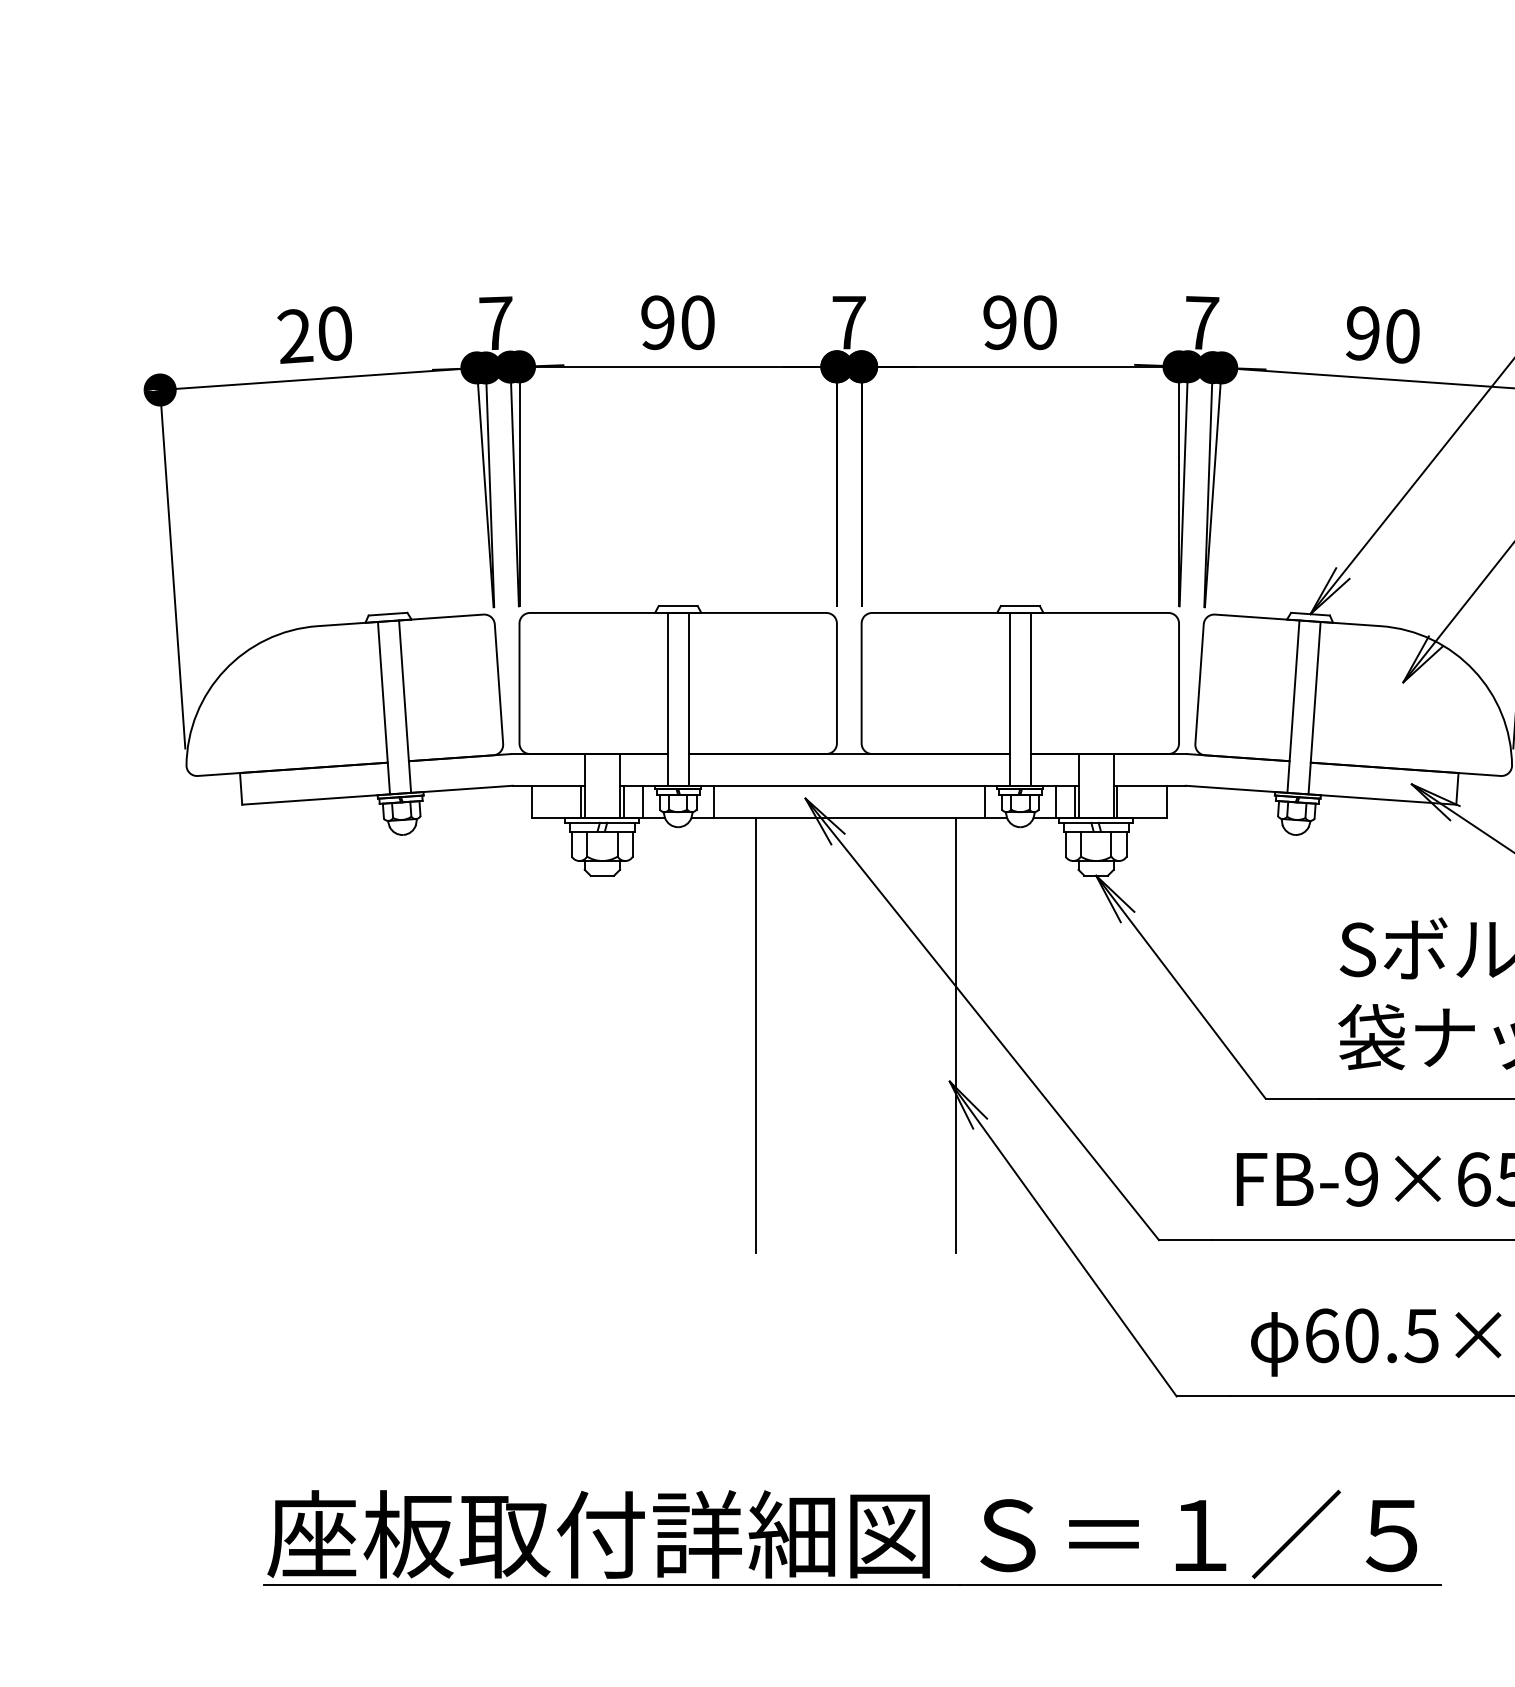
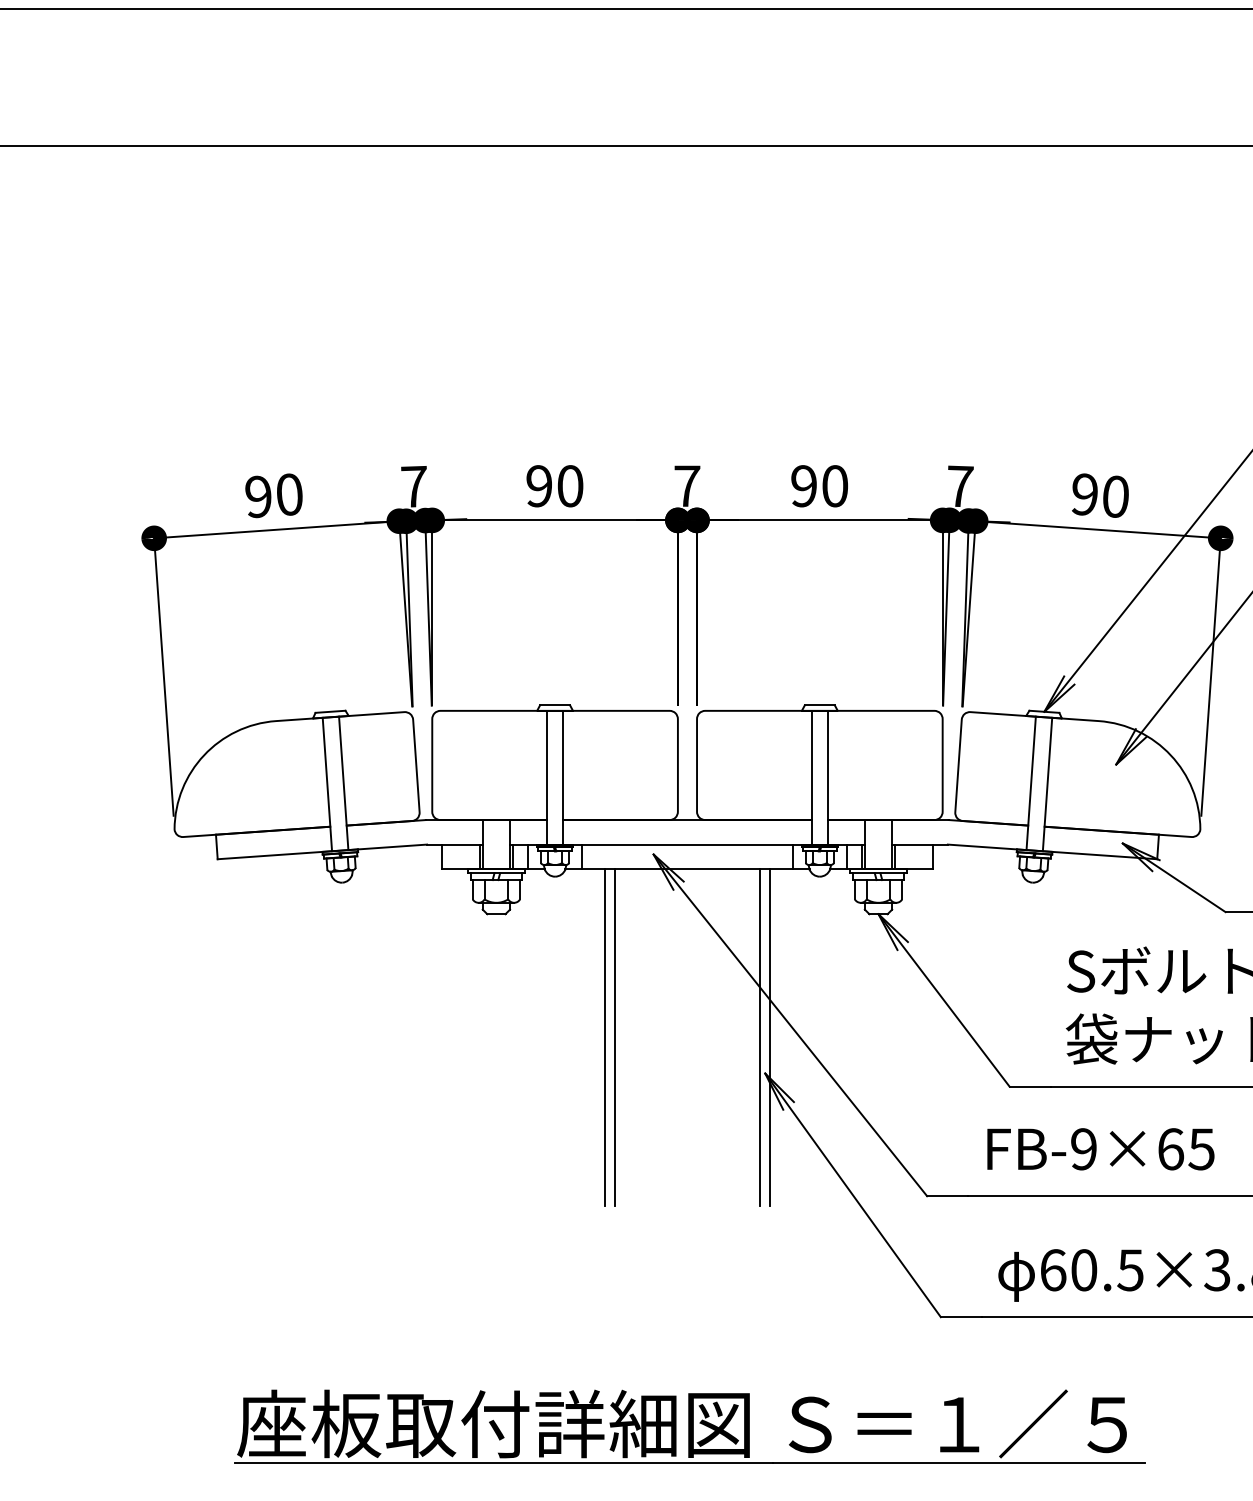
text: (294, 337) -> (258, 497), 20 -> 90
line: (742, 1035) -> (604, 1037), added
line: (942, 1035) -> (759, 1037), added

